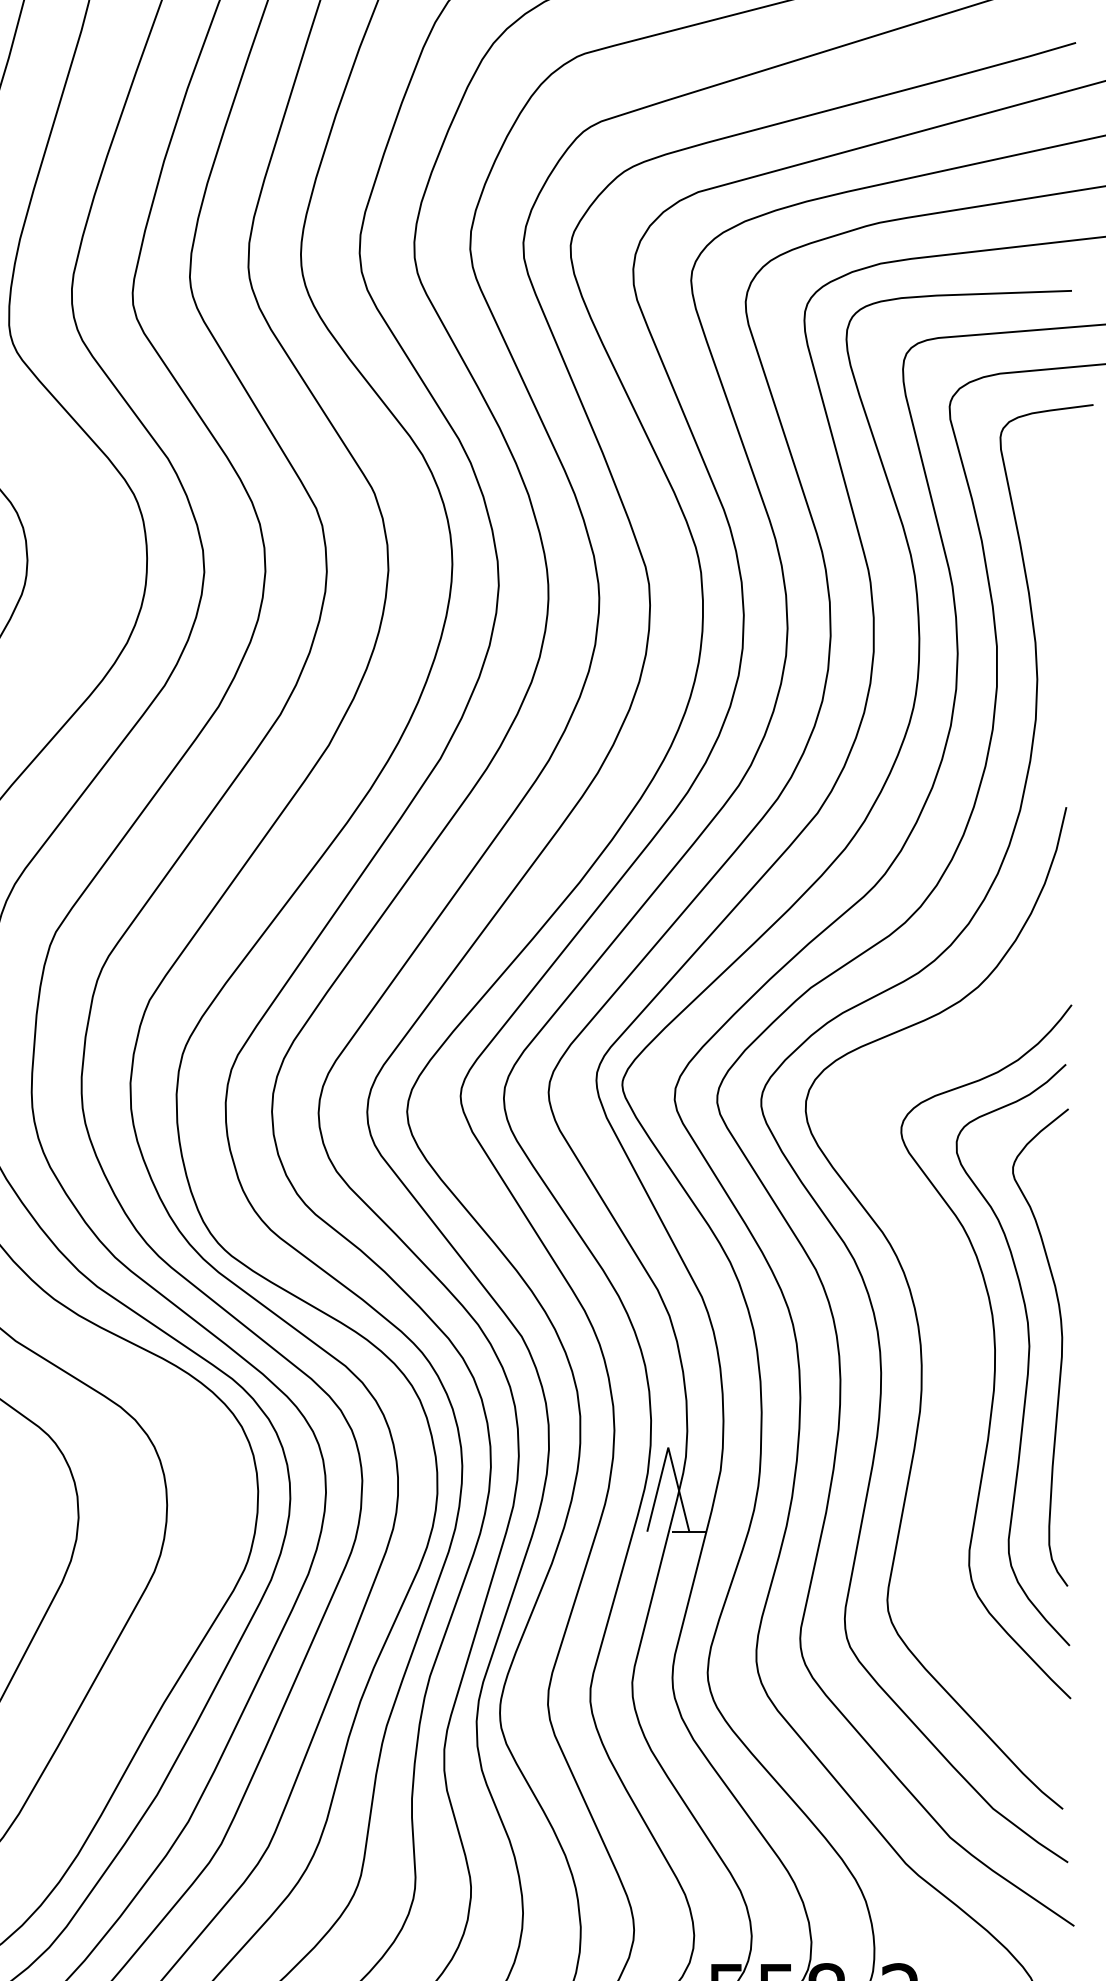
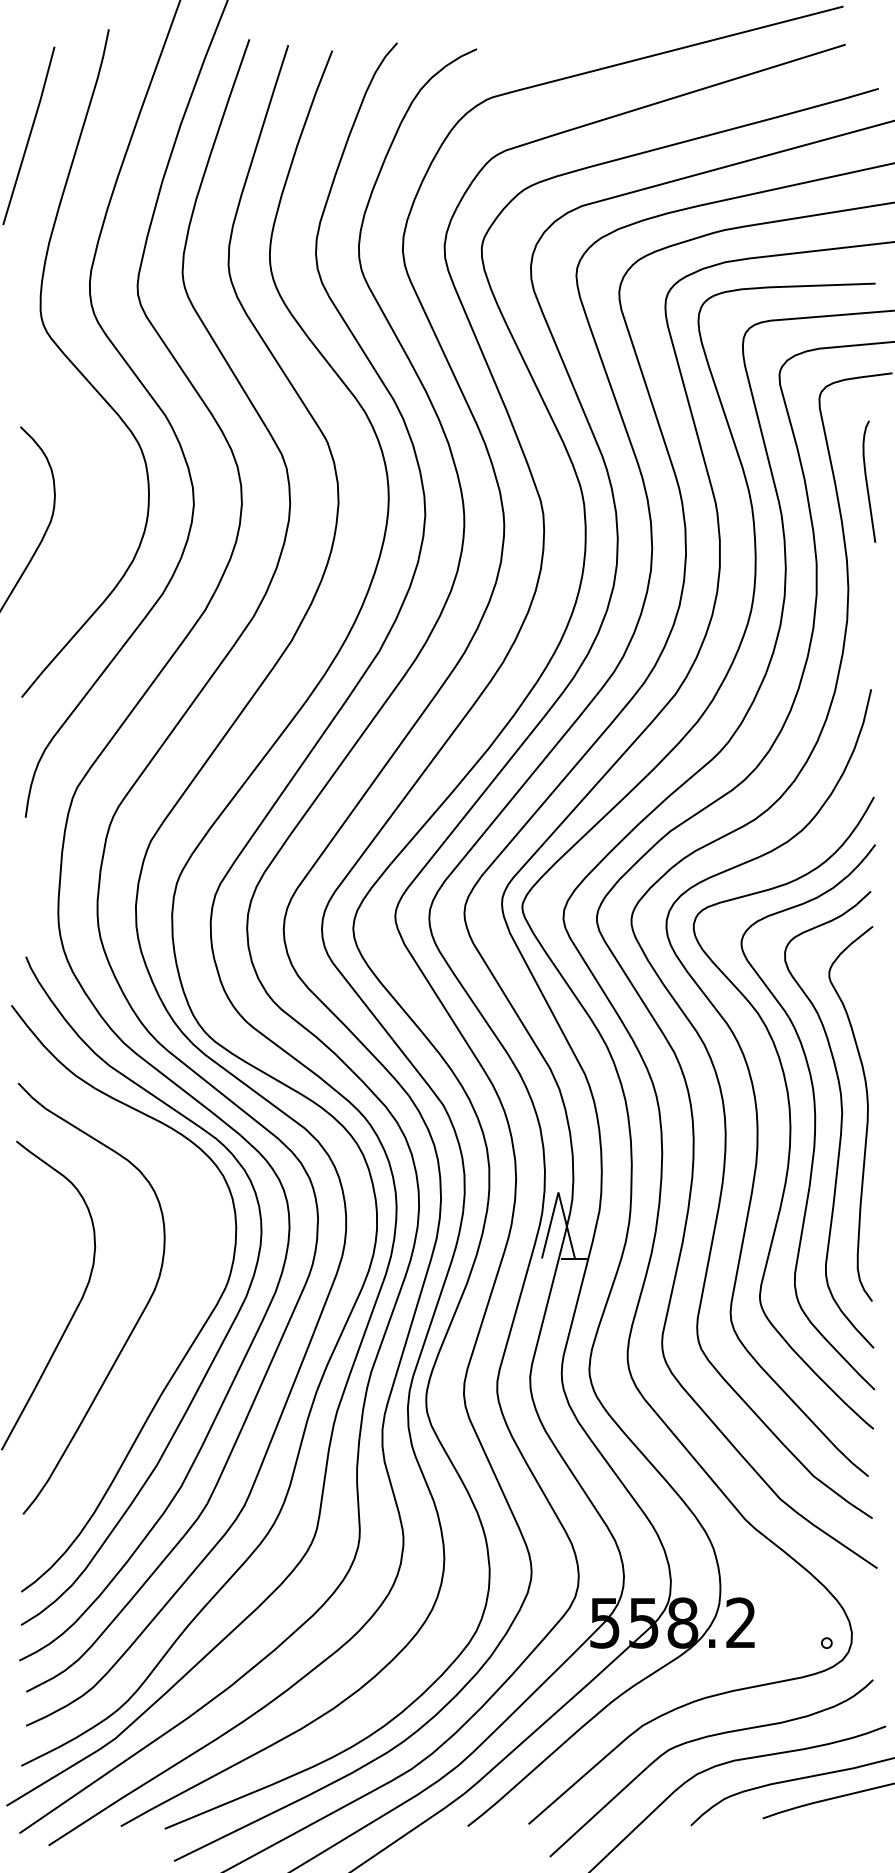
curve: (1061, 542) -> (867, 481), added
curve: (961, 1344) -> (788, 1111), added

